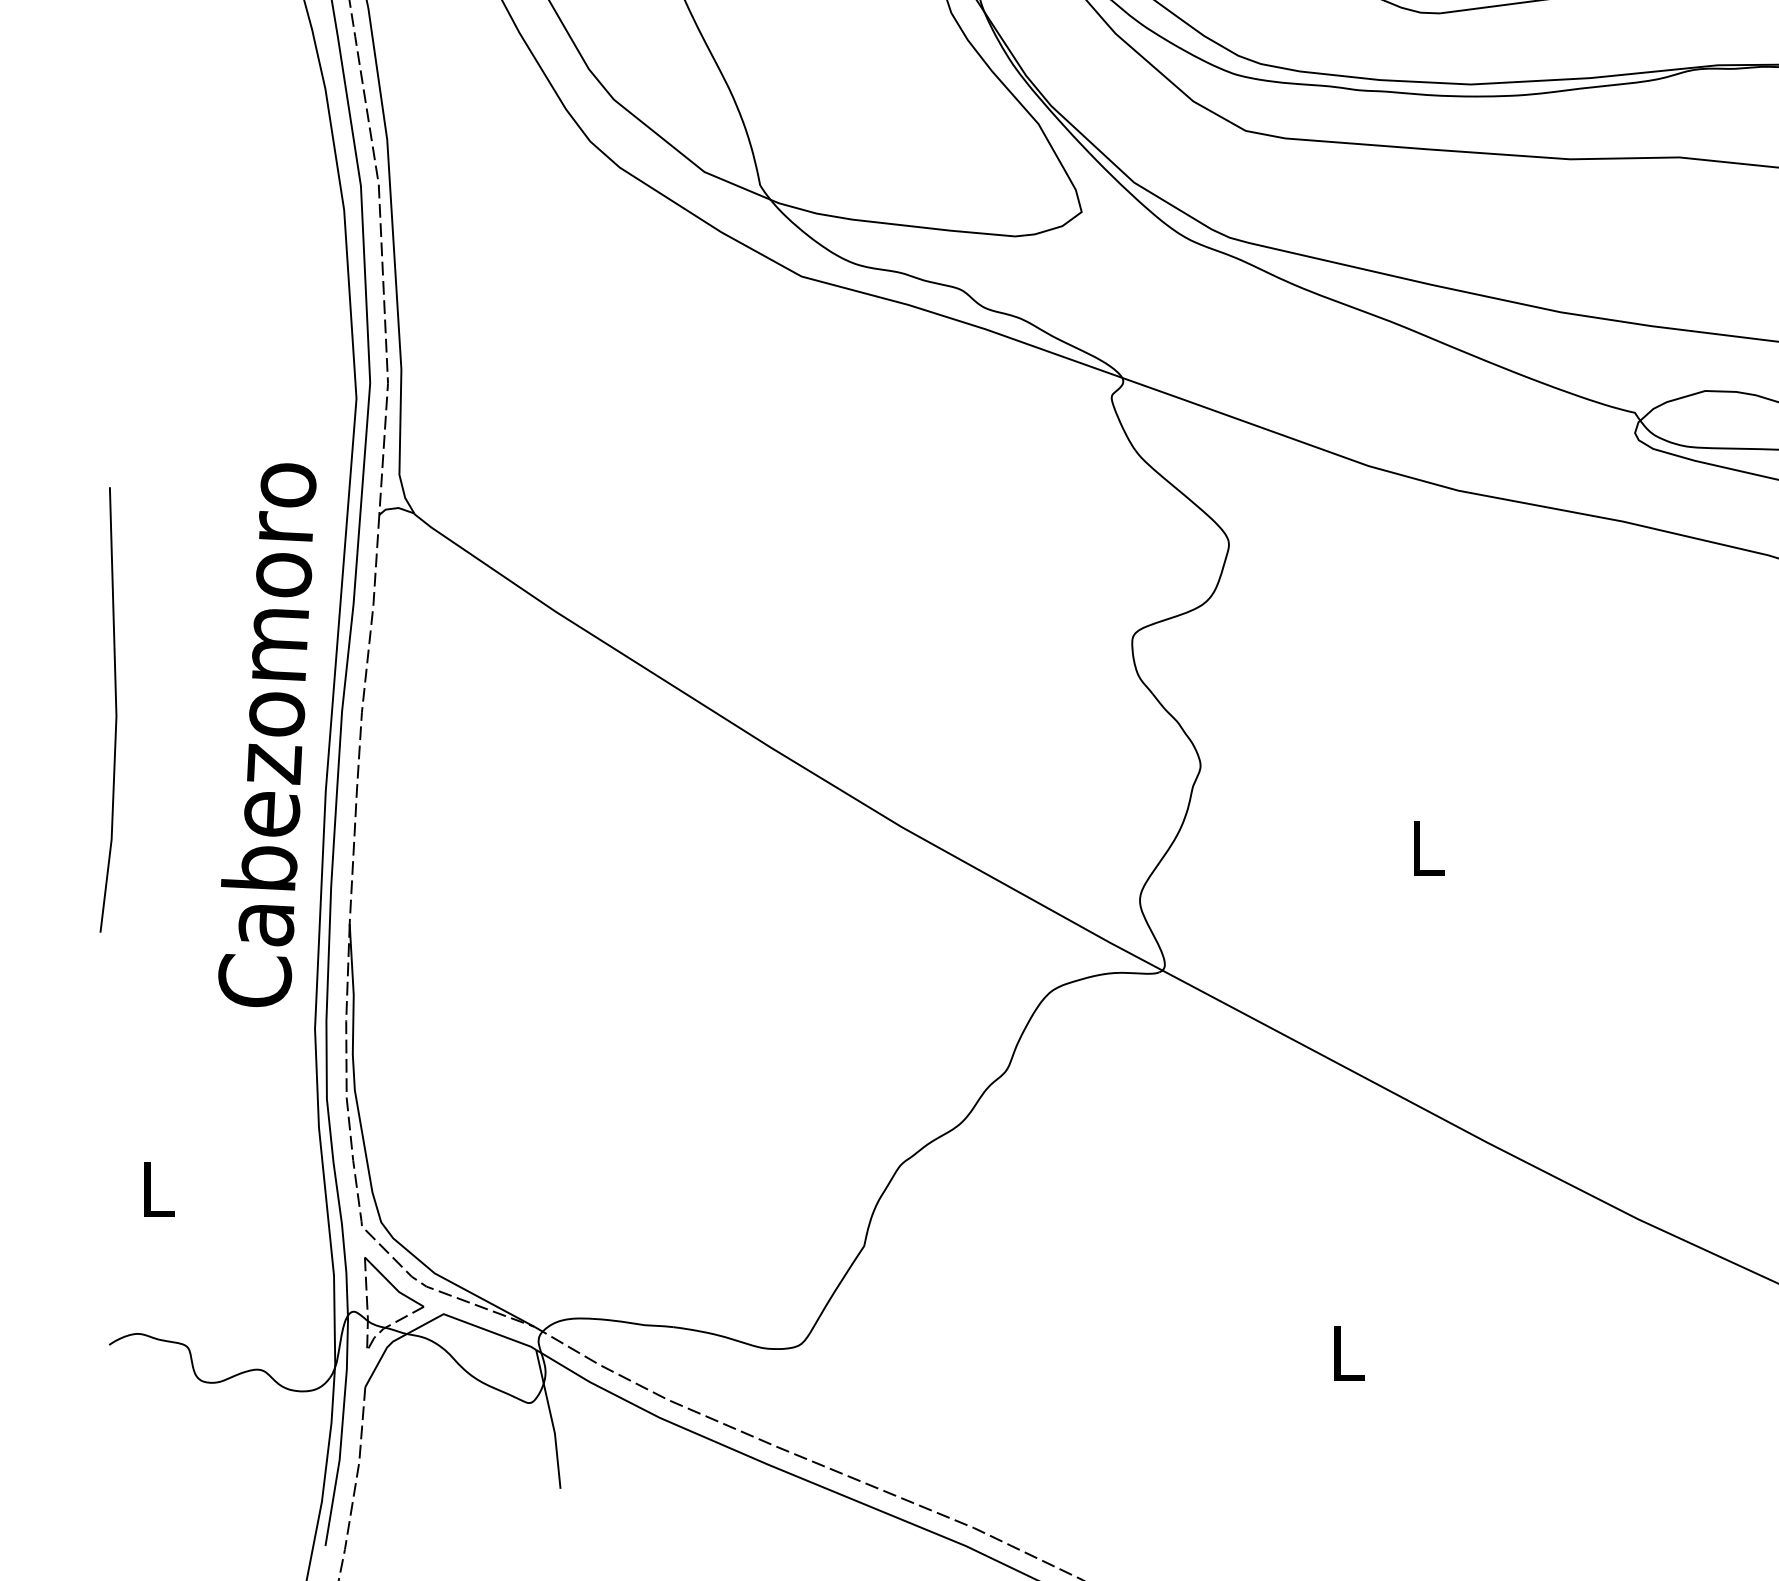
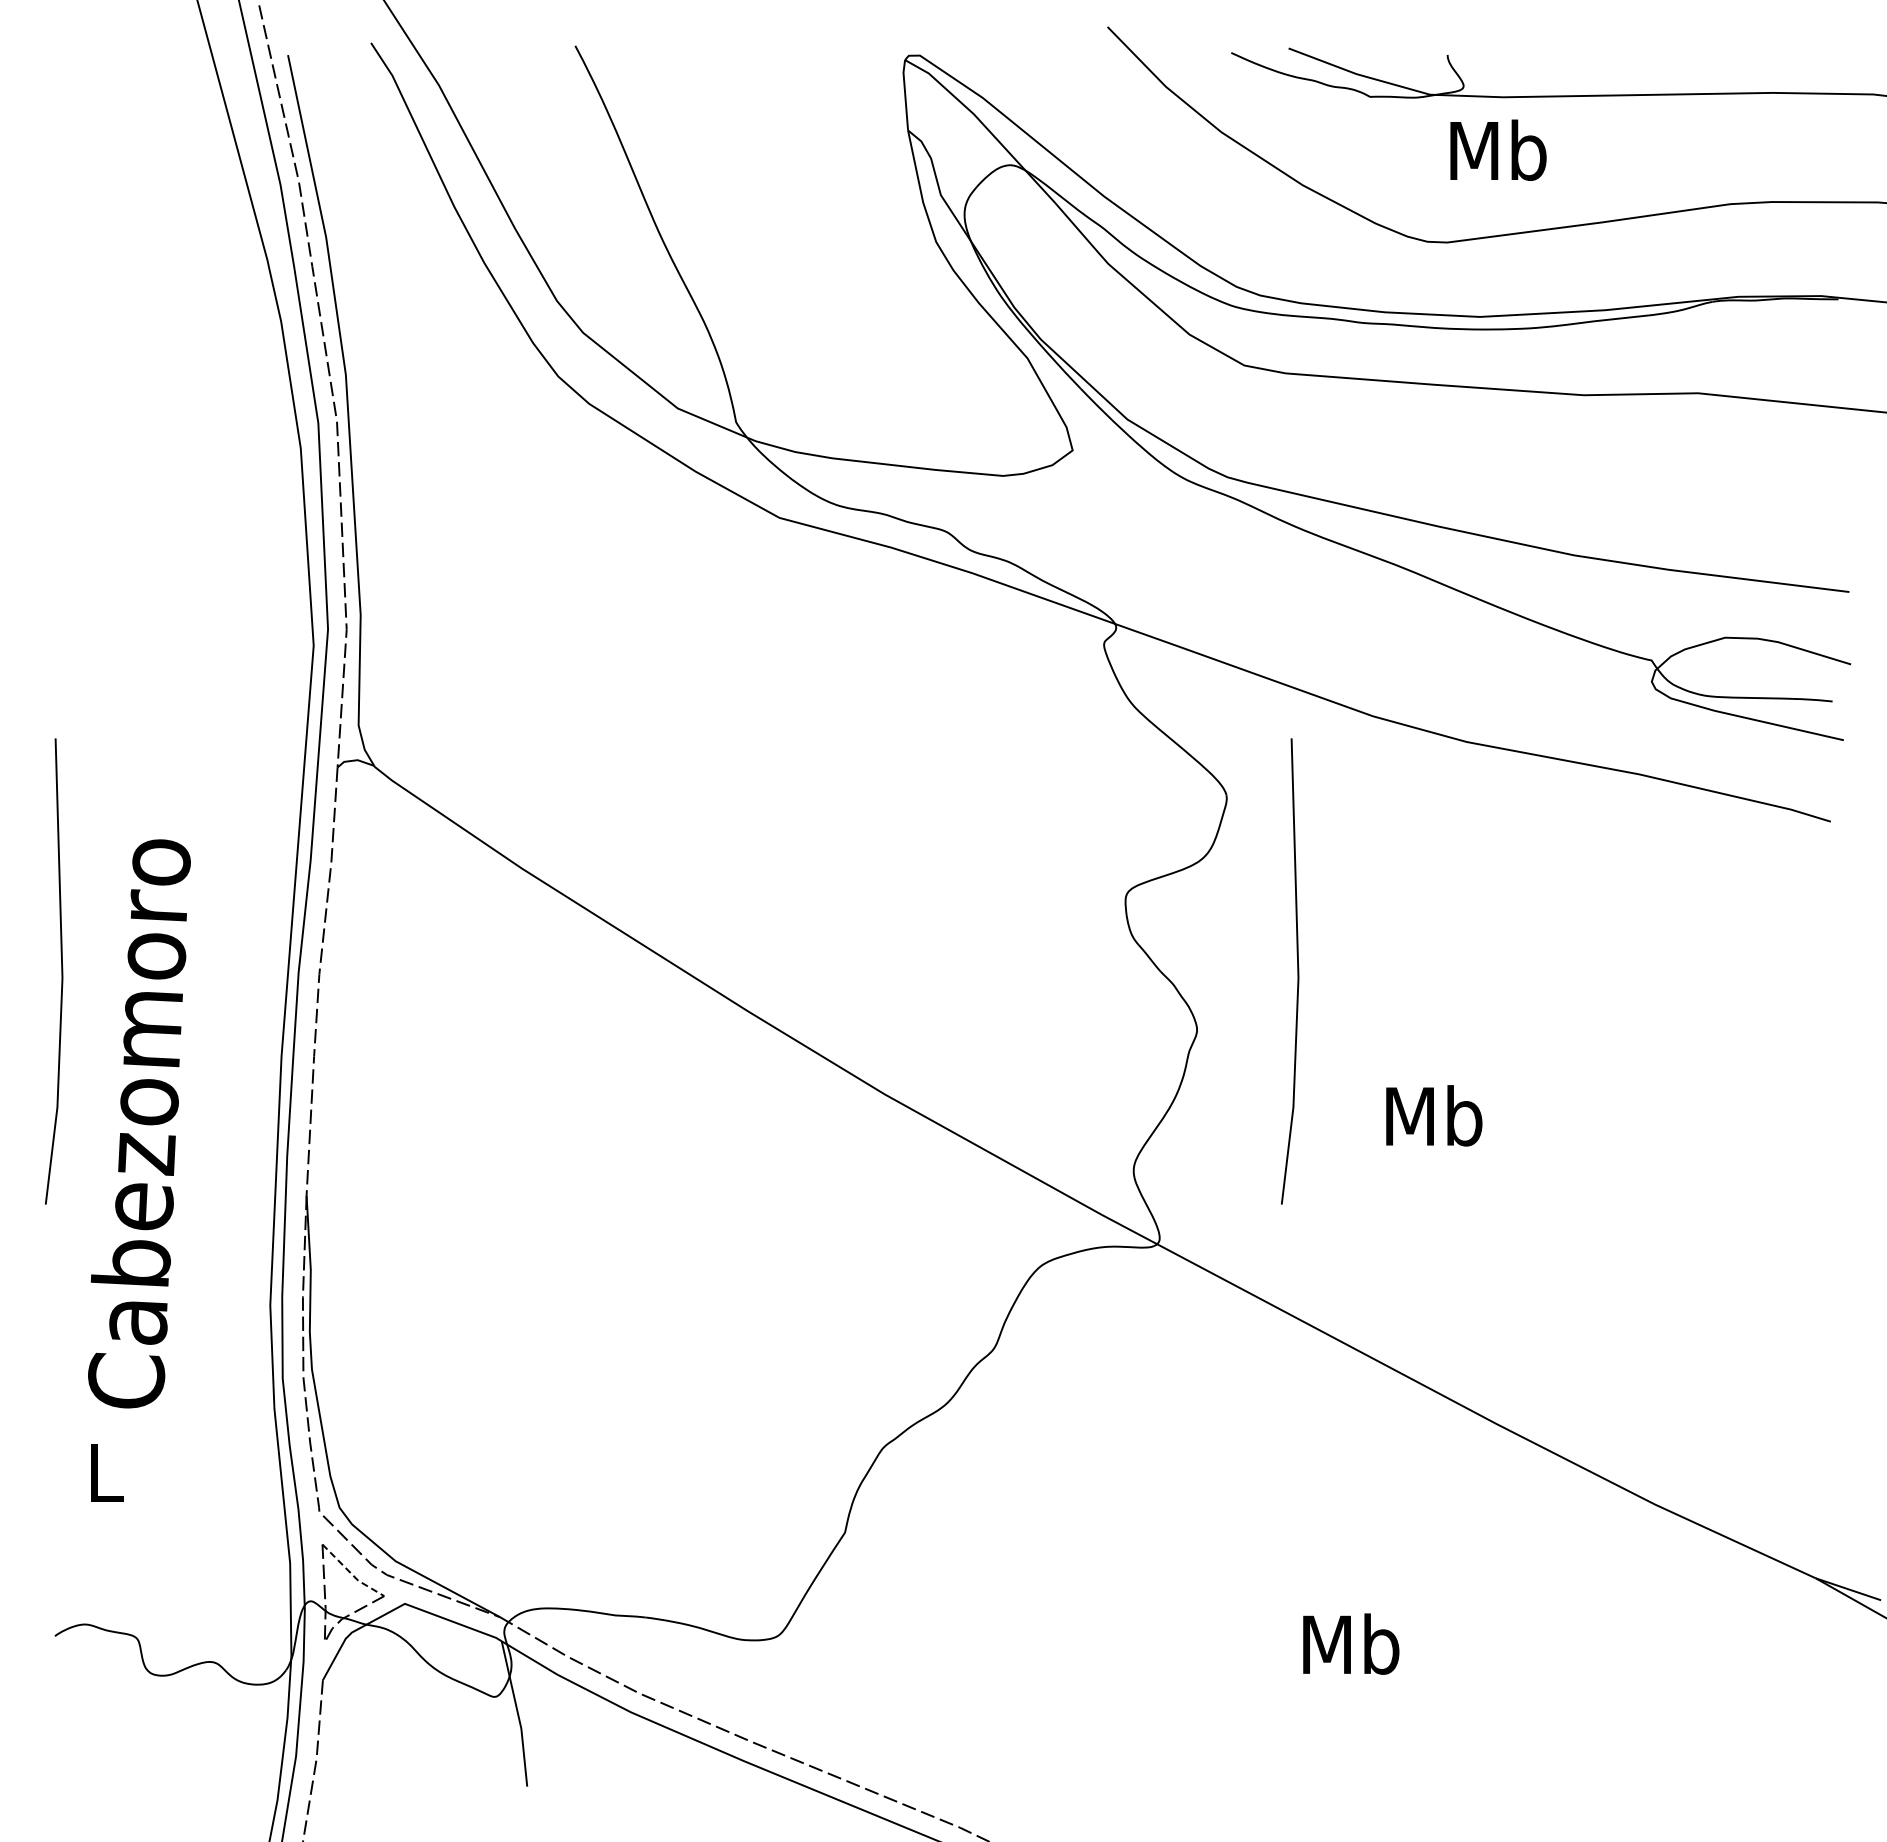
line: (1296, 709) -> (1297, 971), added
text: (267, 734) -> (139, 1123), moved
text: (1427, 847) -> (1434, 1115), L -> Mb
line: (392, 1285) -> (351, 1573), solid -> dashed
text: (1348, 1352) -> (1351, 1643), L -> Mb

